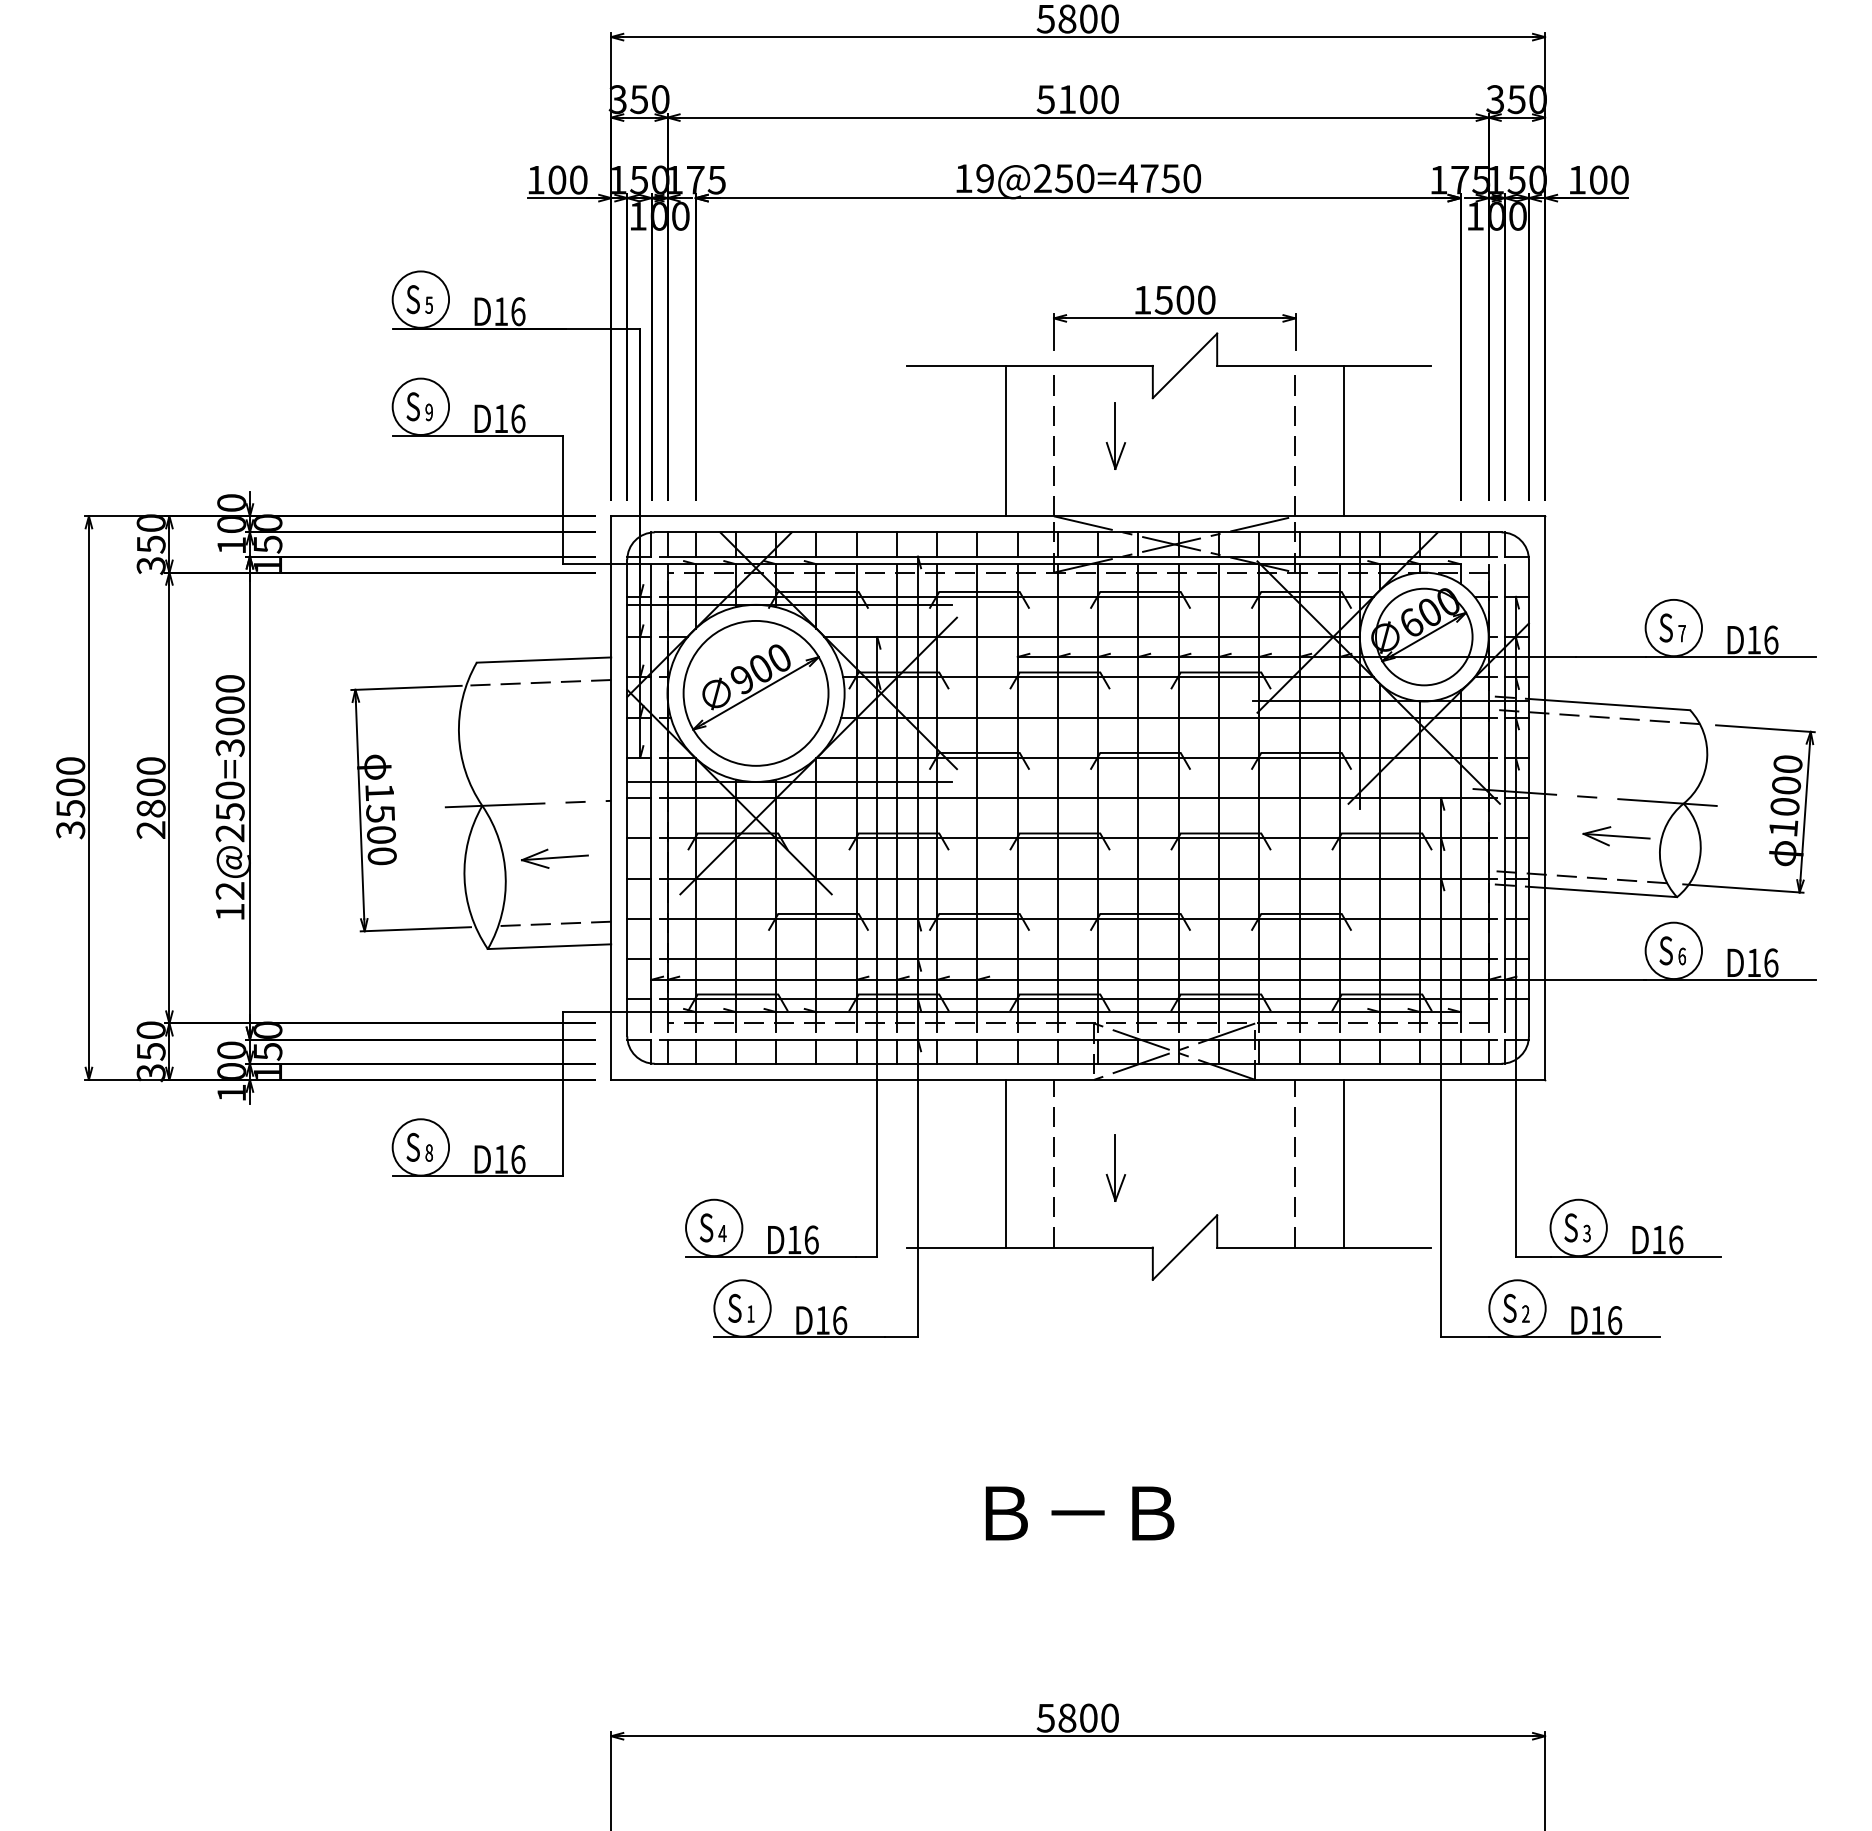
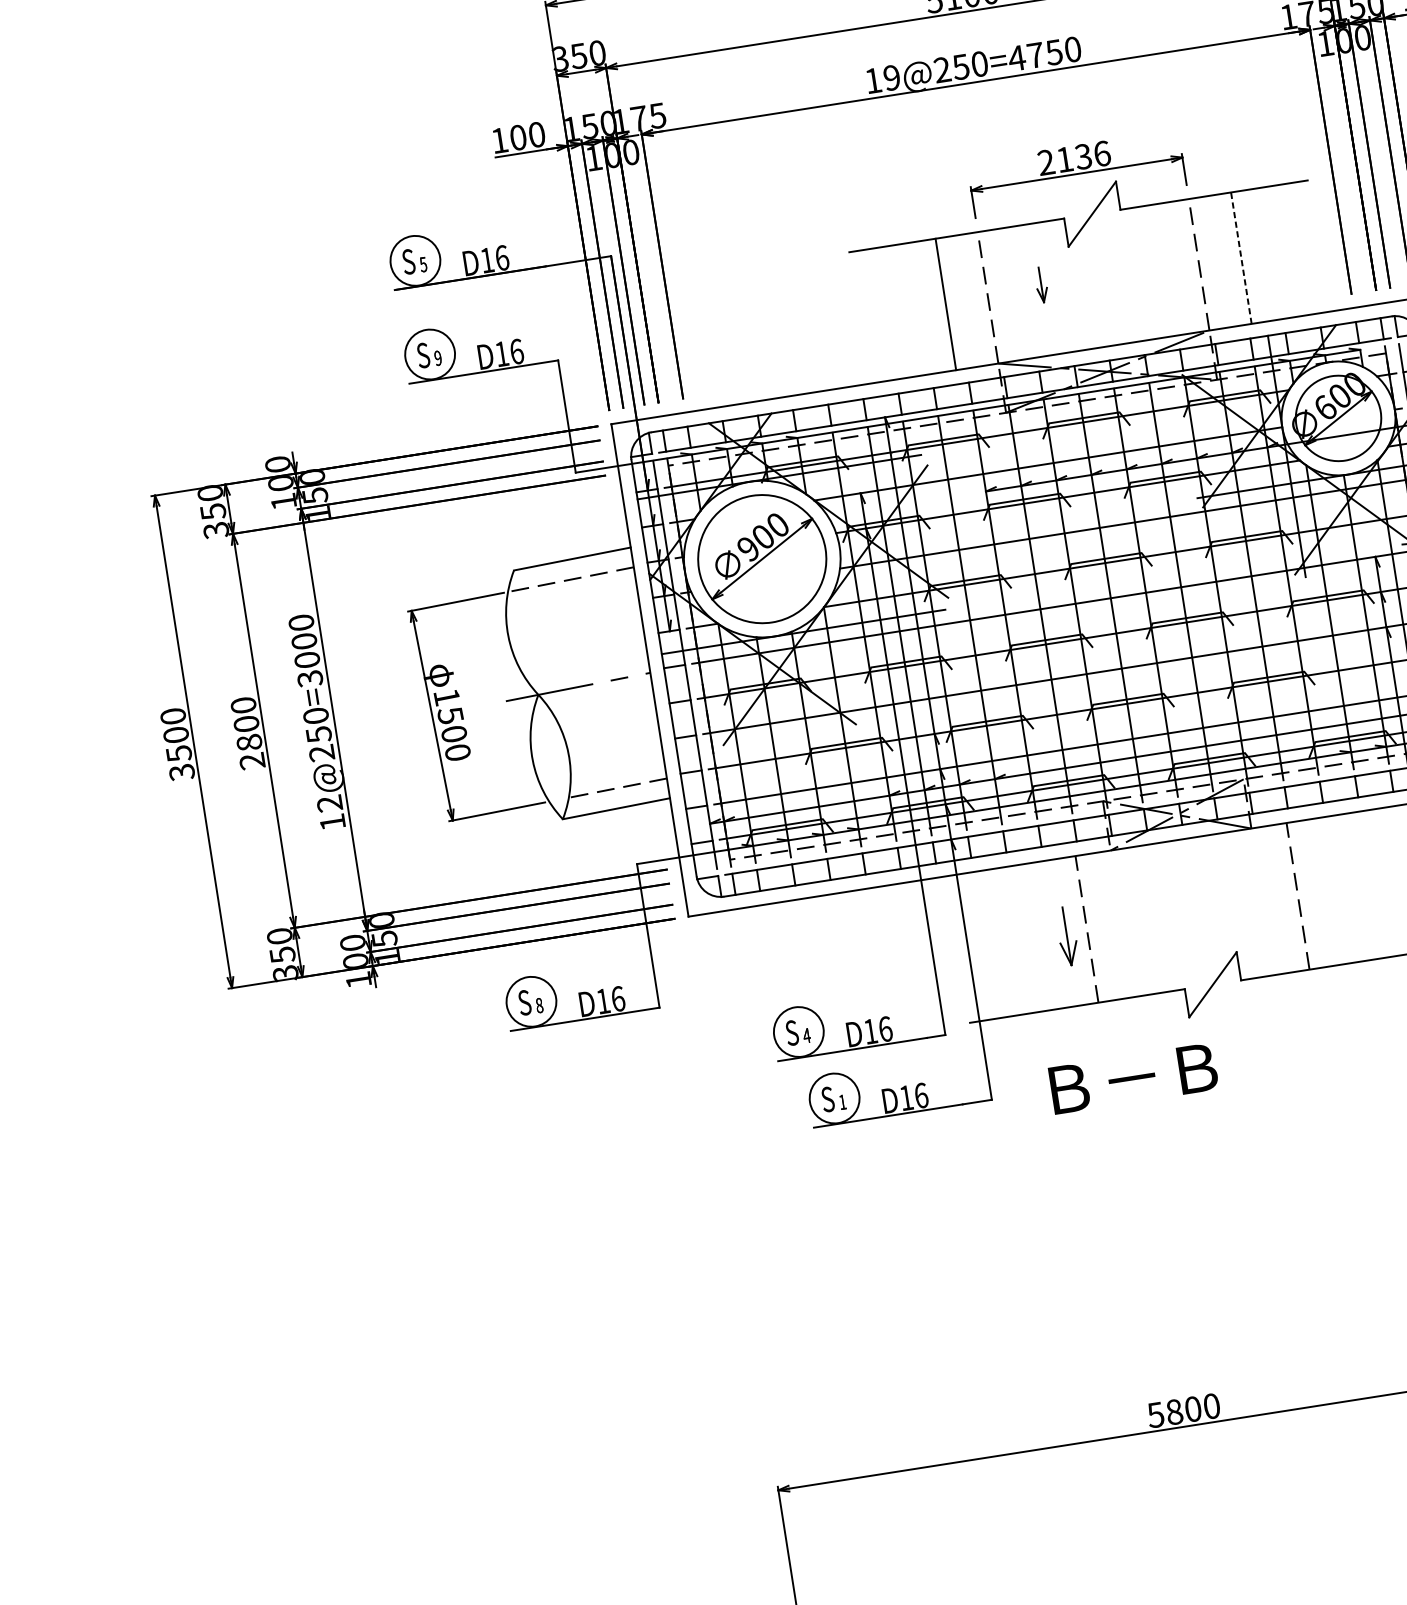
text: (1174, 299) -> (1074, 157), 1500 -> 2136
part: (1115, 435) -> (1041, 284), size x0.6
line: (1343, 440) -> (1241, 257), solid -> dashed
part: (554, 858) -> (608, 731), removed
line: (1005, 1163) -> (1044, 935), removed
line: (1343, 1163) -> (1339, 889), removed
part: (1115, 1167) -> (1066, 935), moved
text: (1079, 1513) -> (1133, 1078), moved

